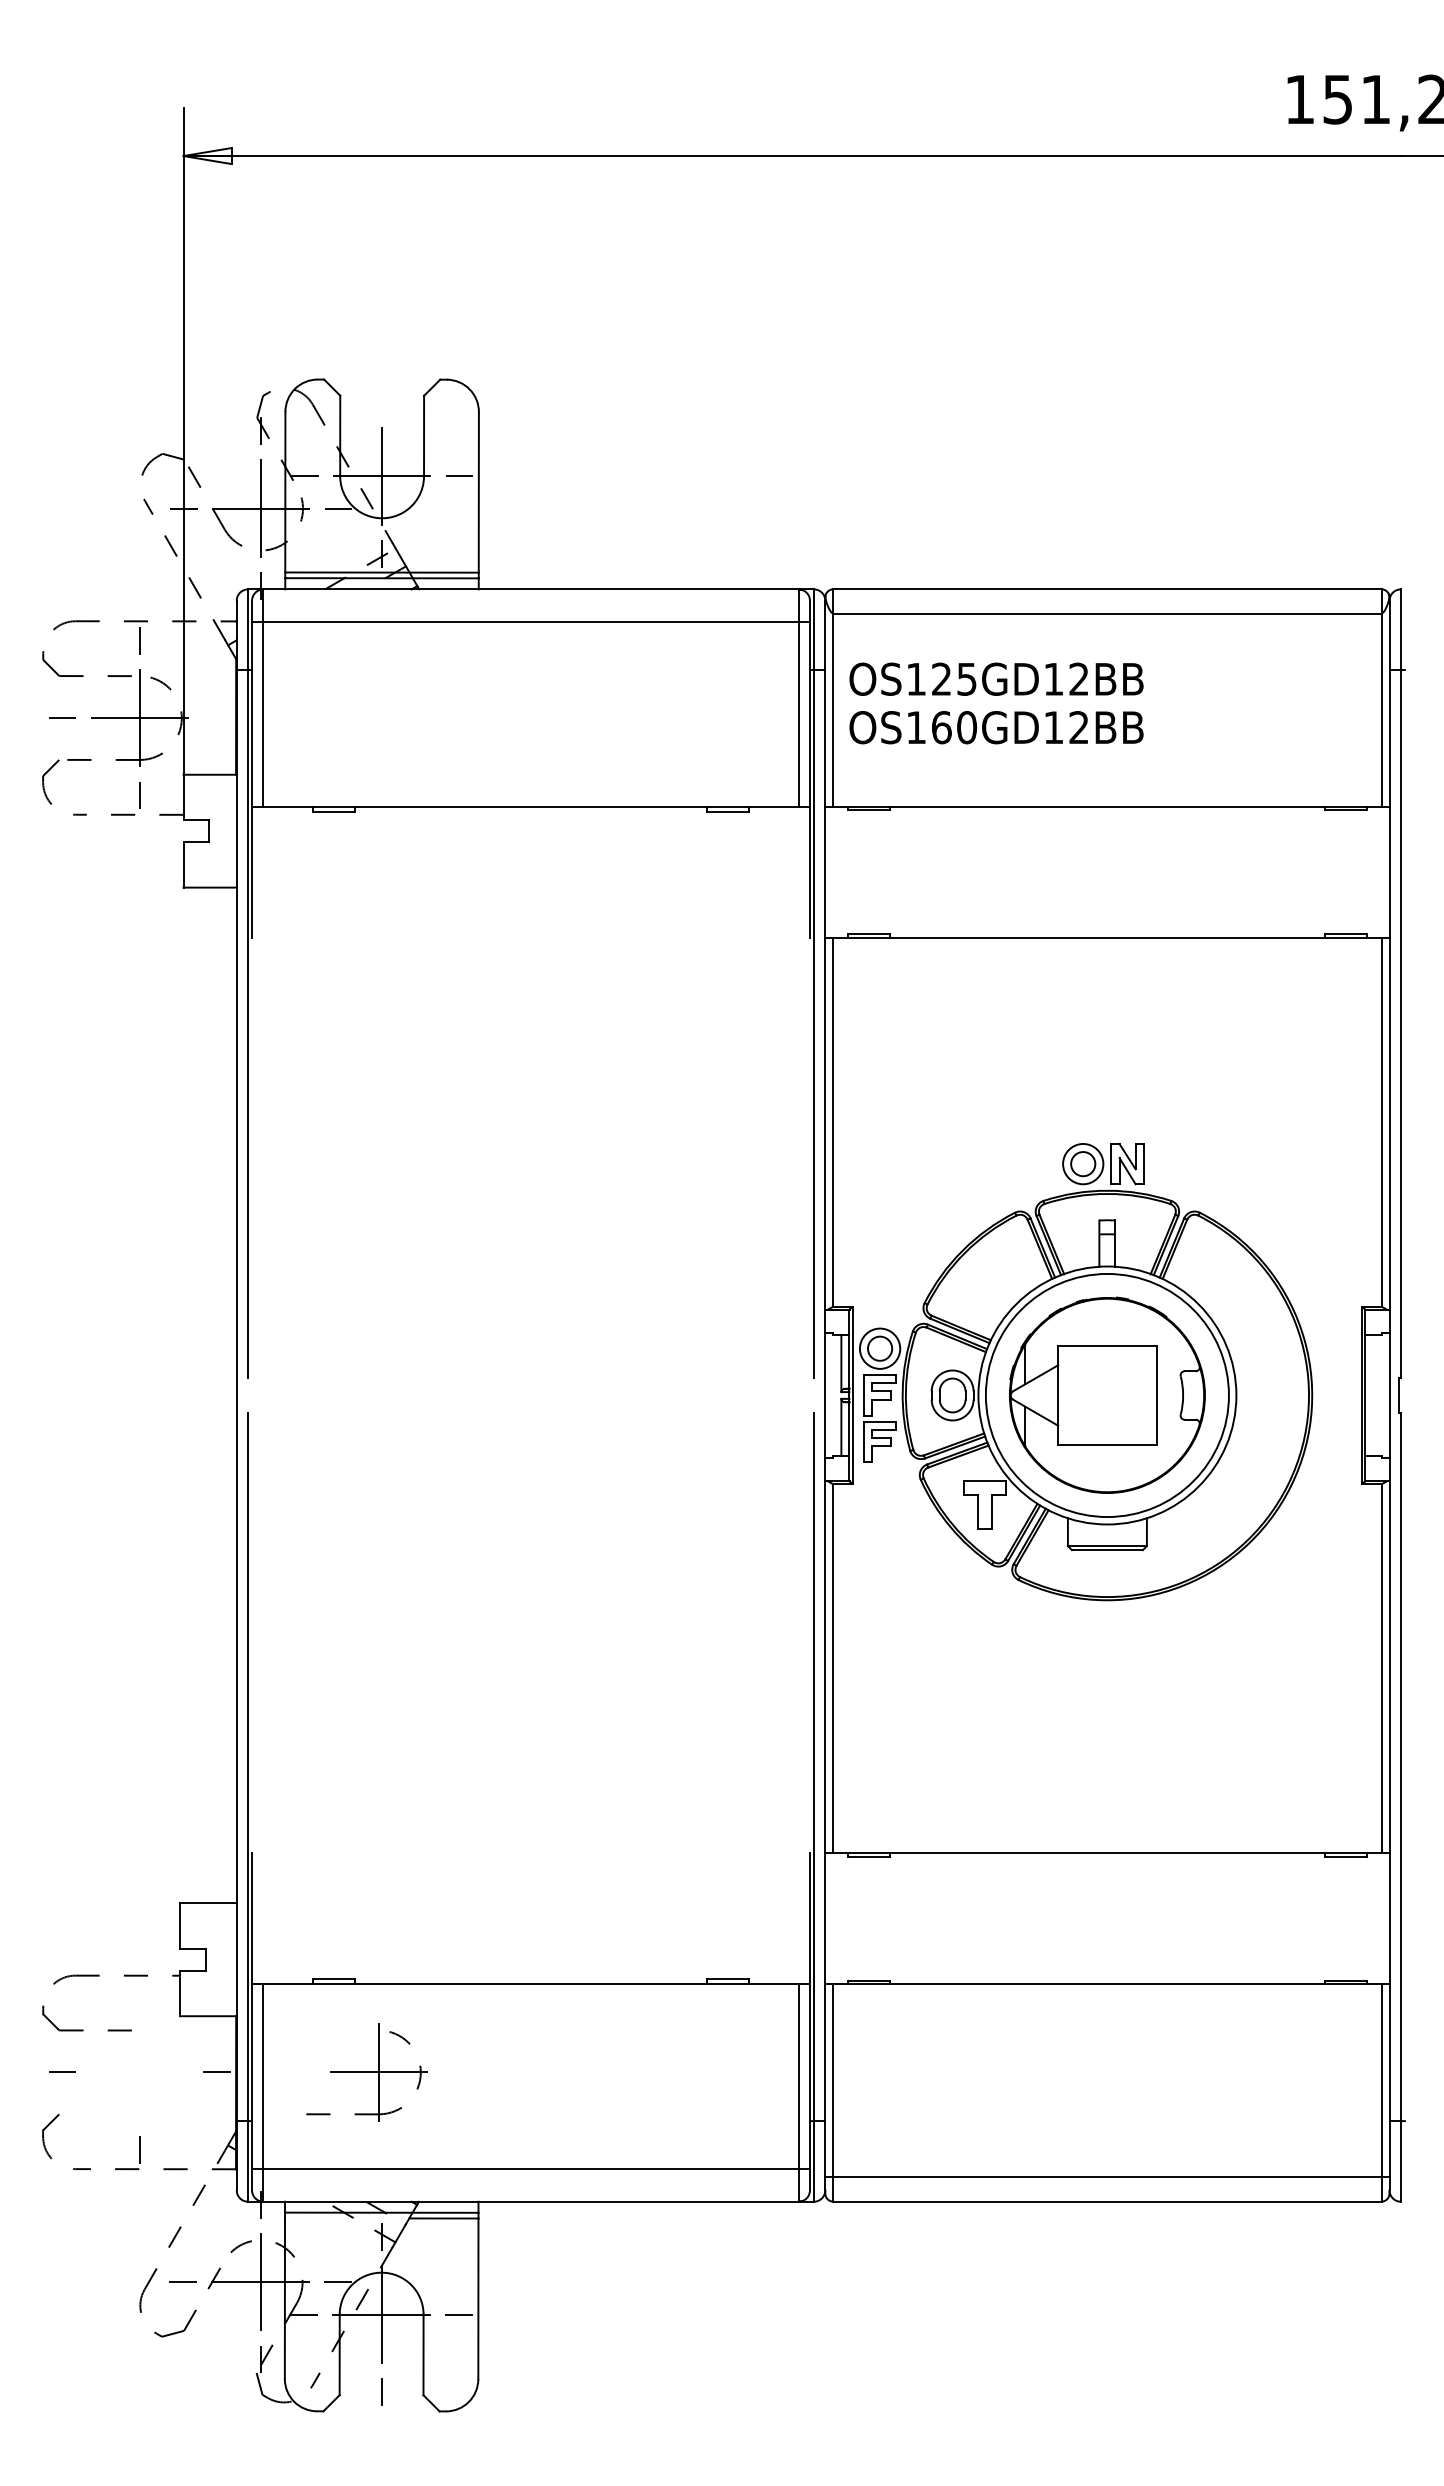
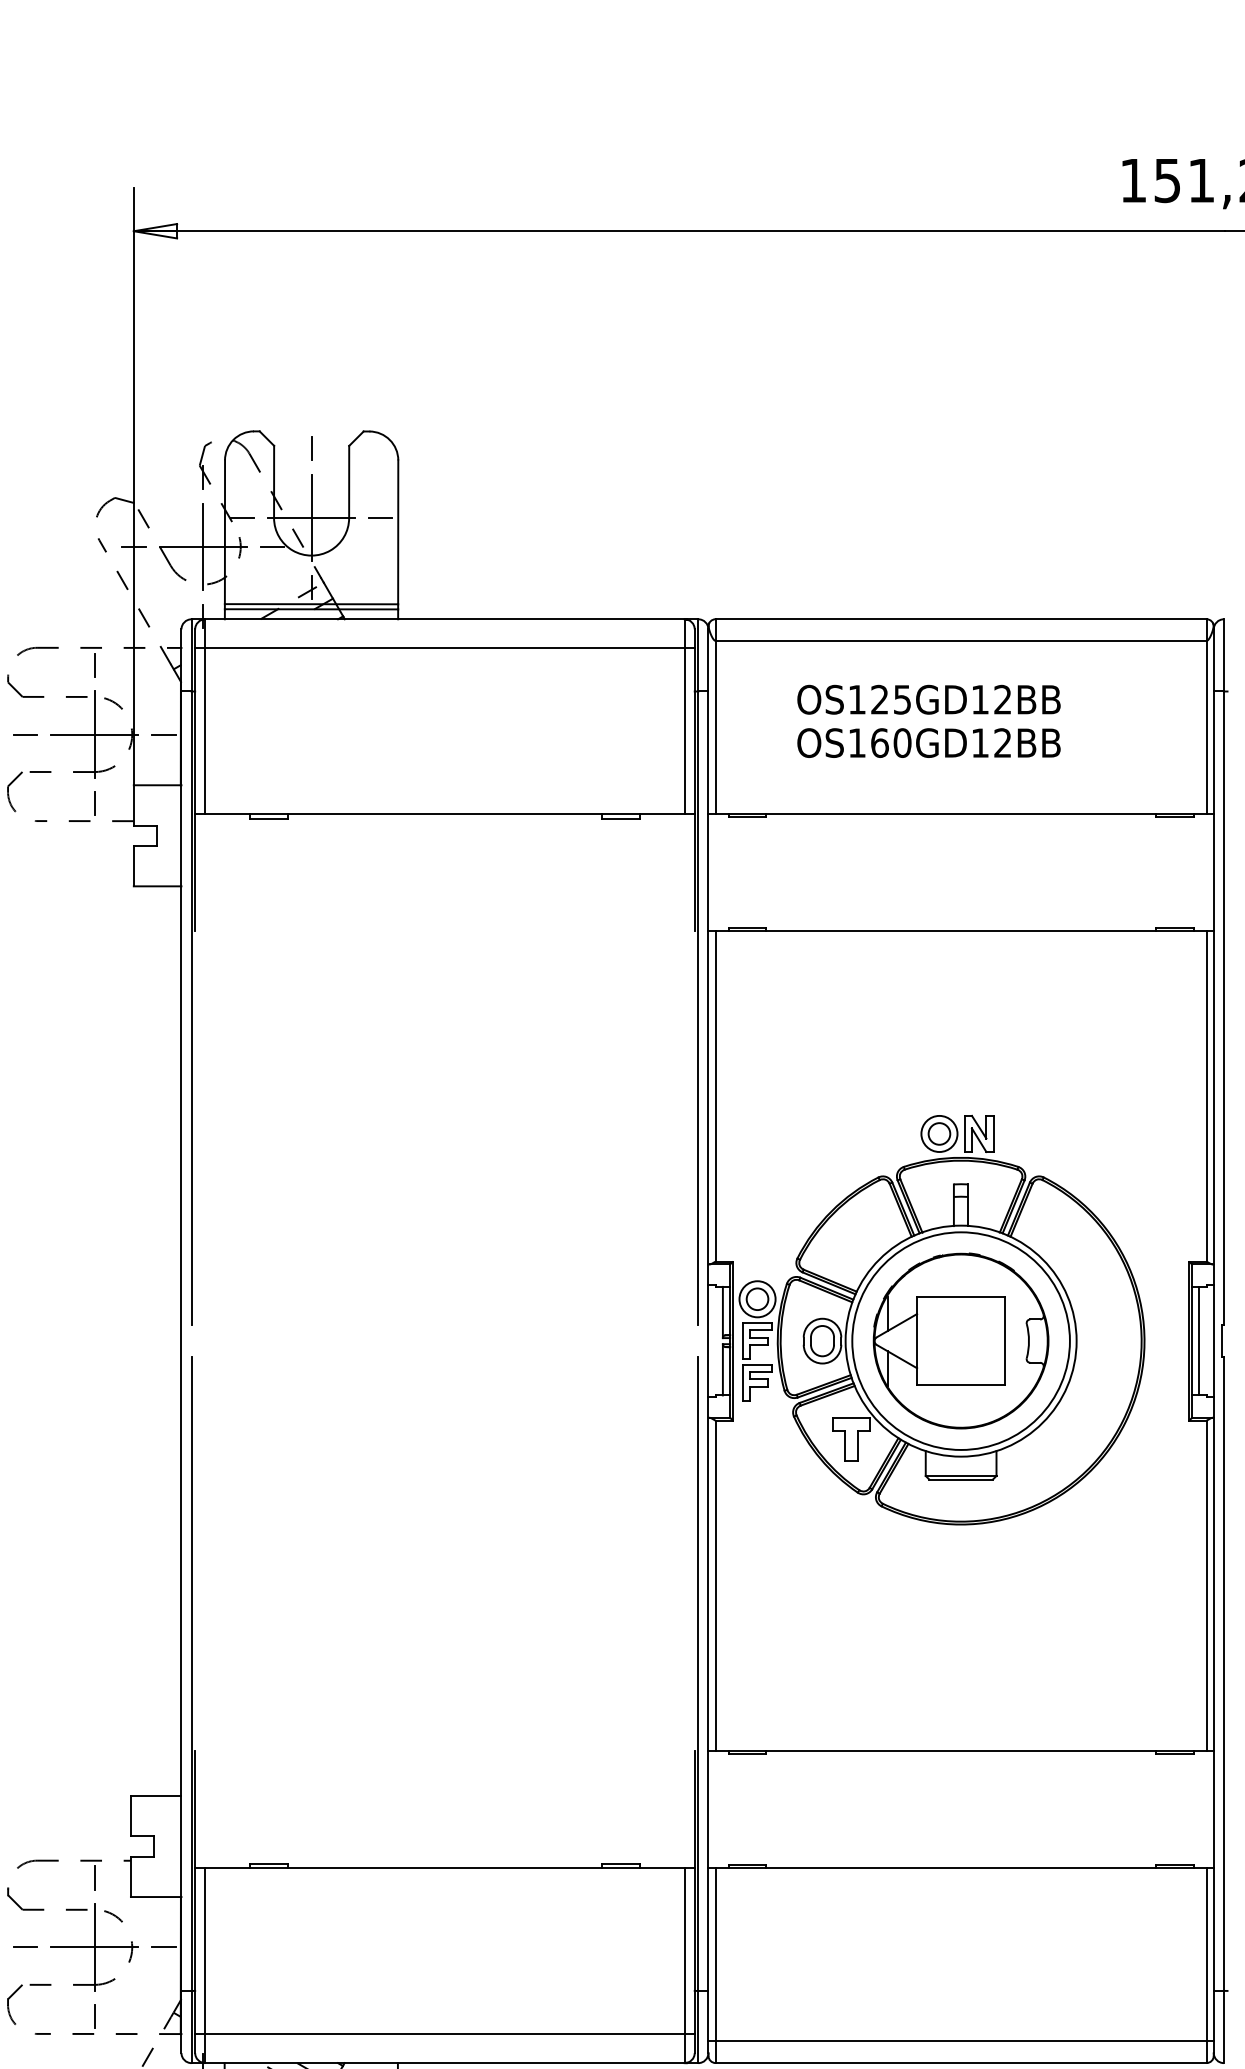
line: (382, 398) -> (311, 448), added
text: (996, 703) -> (928, 721), moved
line: (217, 718) -> (164, 734), added
line: (1373, 1395) -> (1199, 1341), added
line: (139, 1994) -> (94, 1877), added
part: (366, 2072) -> (83, 1947), moved

